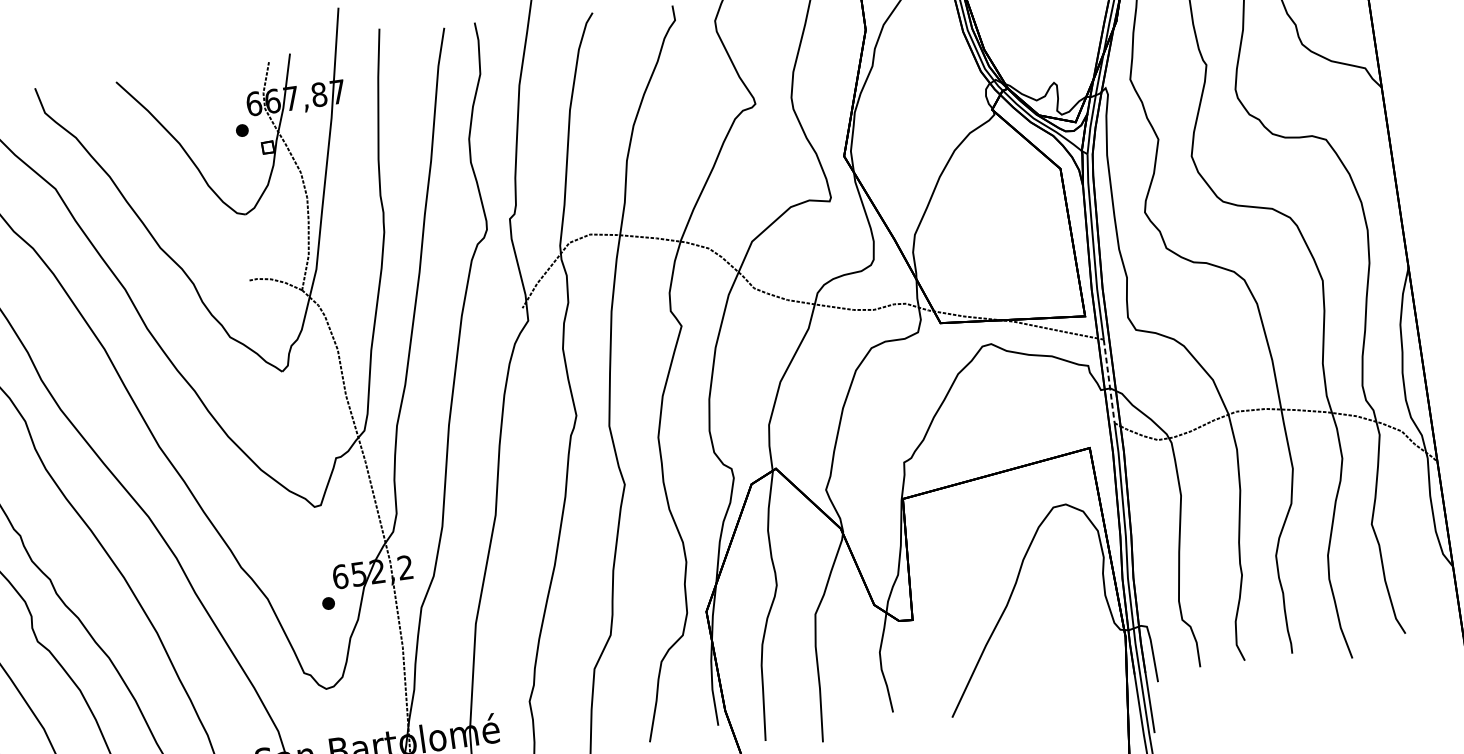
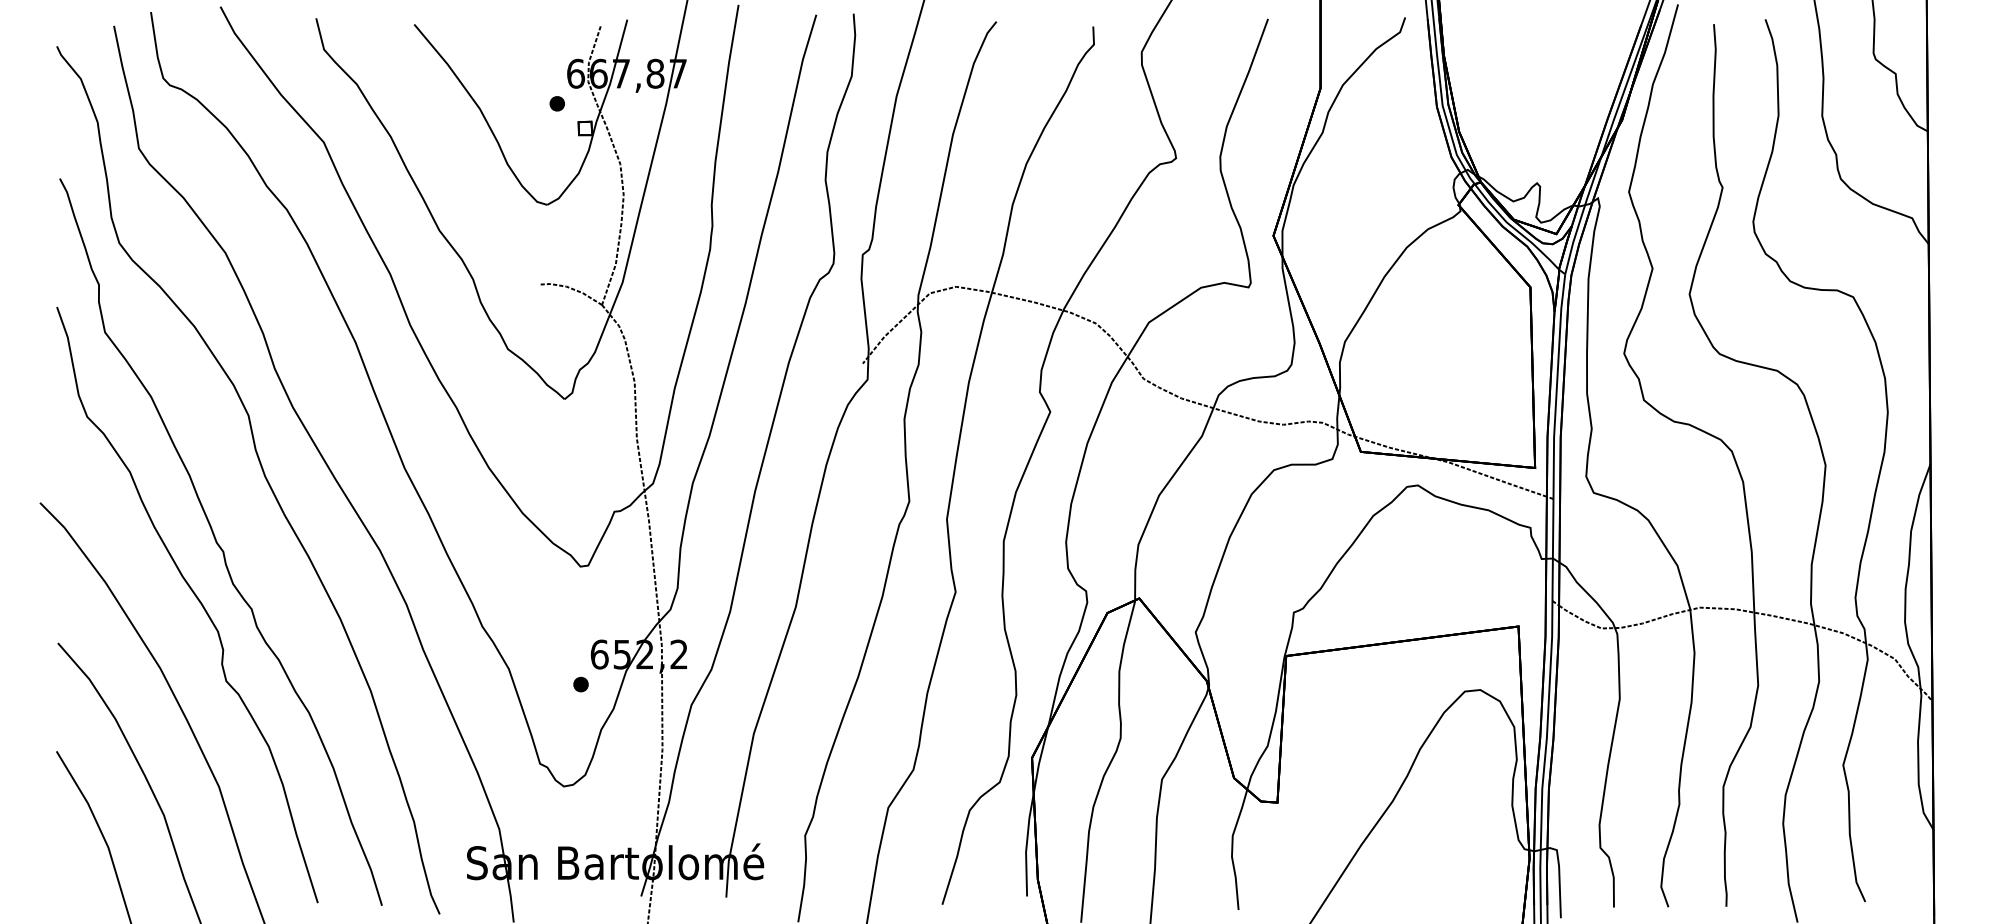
line: (1108, 381) -> (1552, 550), dashed -> solid

